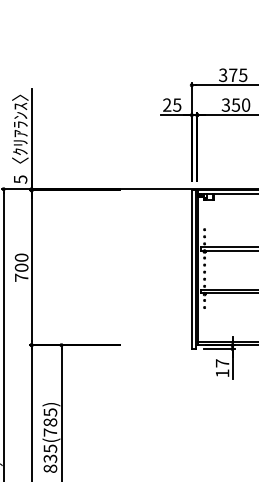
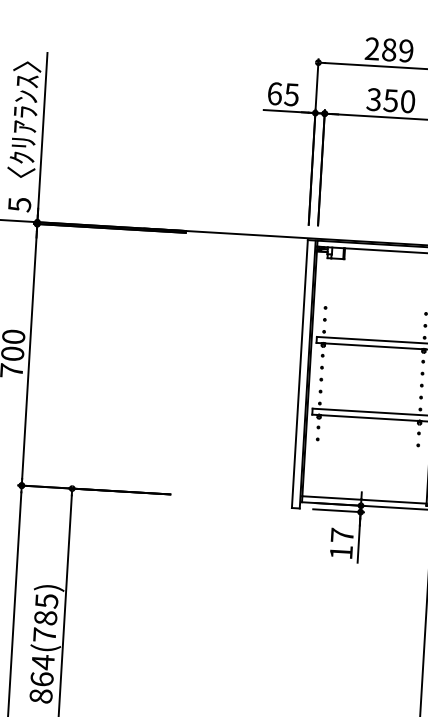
text: (233, 75) -> (389, 50), 375 -> 289
text: (167, 104) -> (275, 92), 25 -> 65
text: (50, 453) -> (42, 670), 835(785) -> 864(785)

